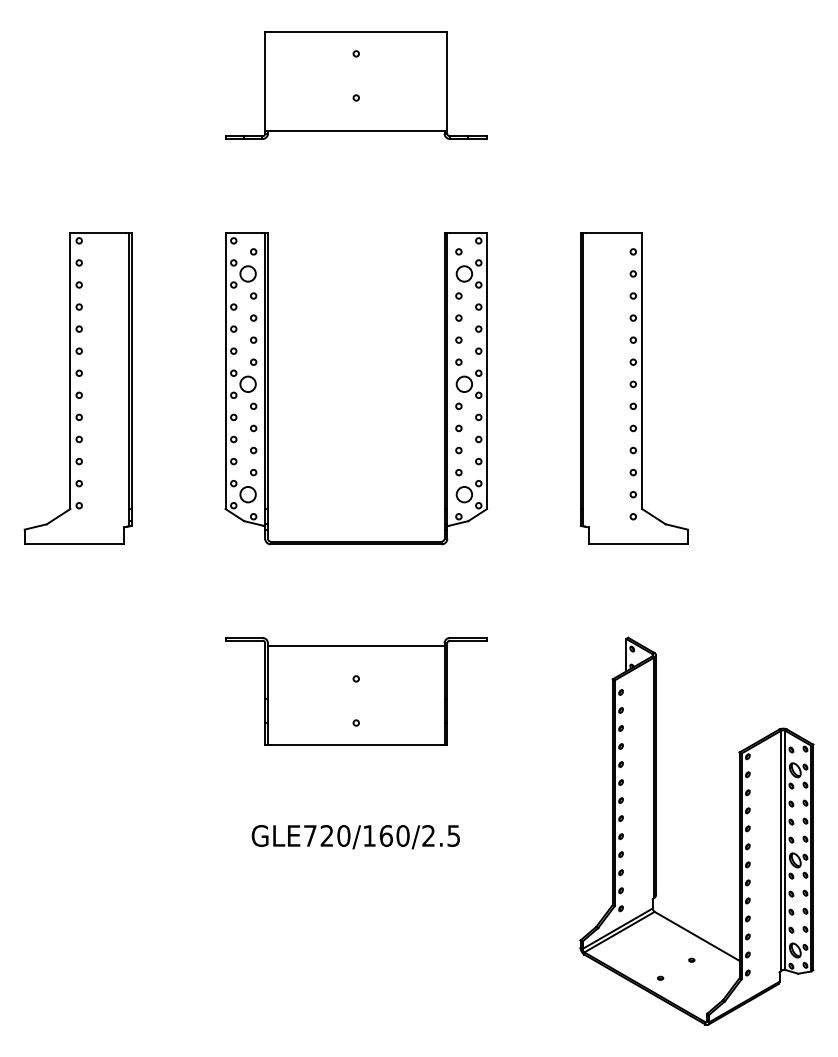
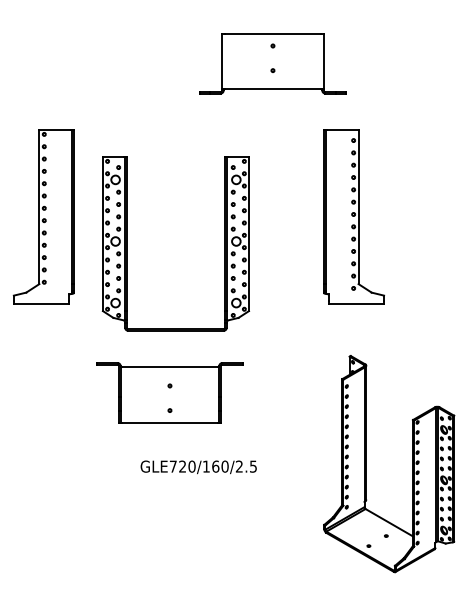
part: (355, 85) -> (272, 63), moved
part: (269, 387) -> (127, 243), moved
part: (355, 690) -> (169, 392), moved

